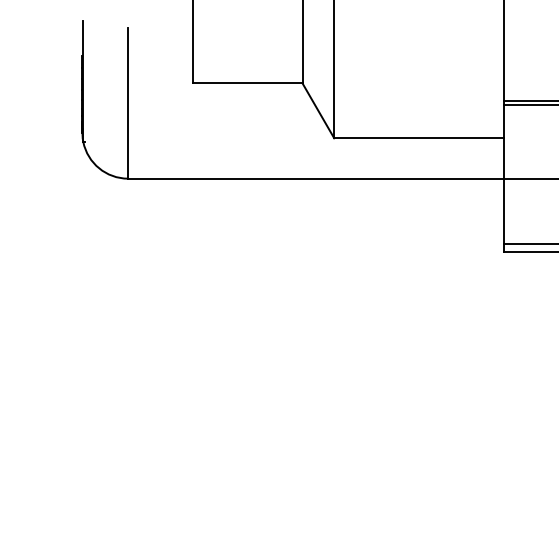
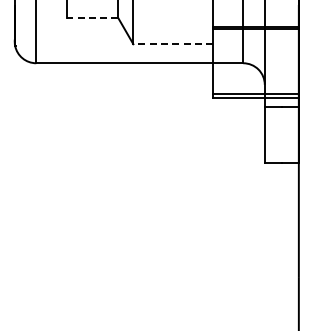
line: (247, 83) -> (92, 18), solid -> dashed
line: (419, 138) -> (173, 44), solid -> dashed

